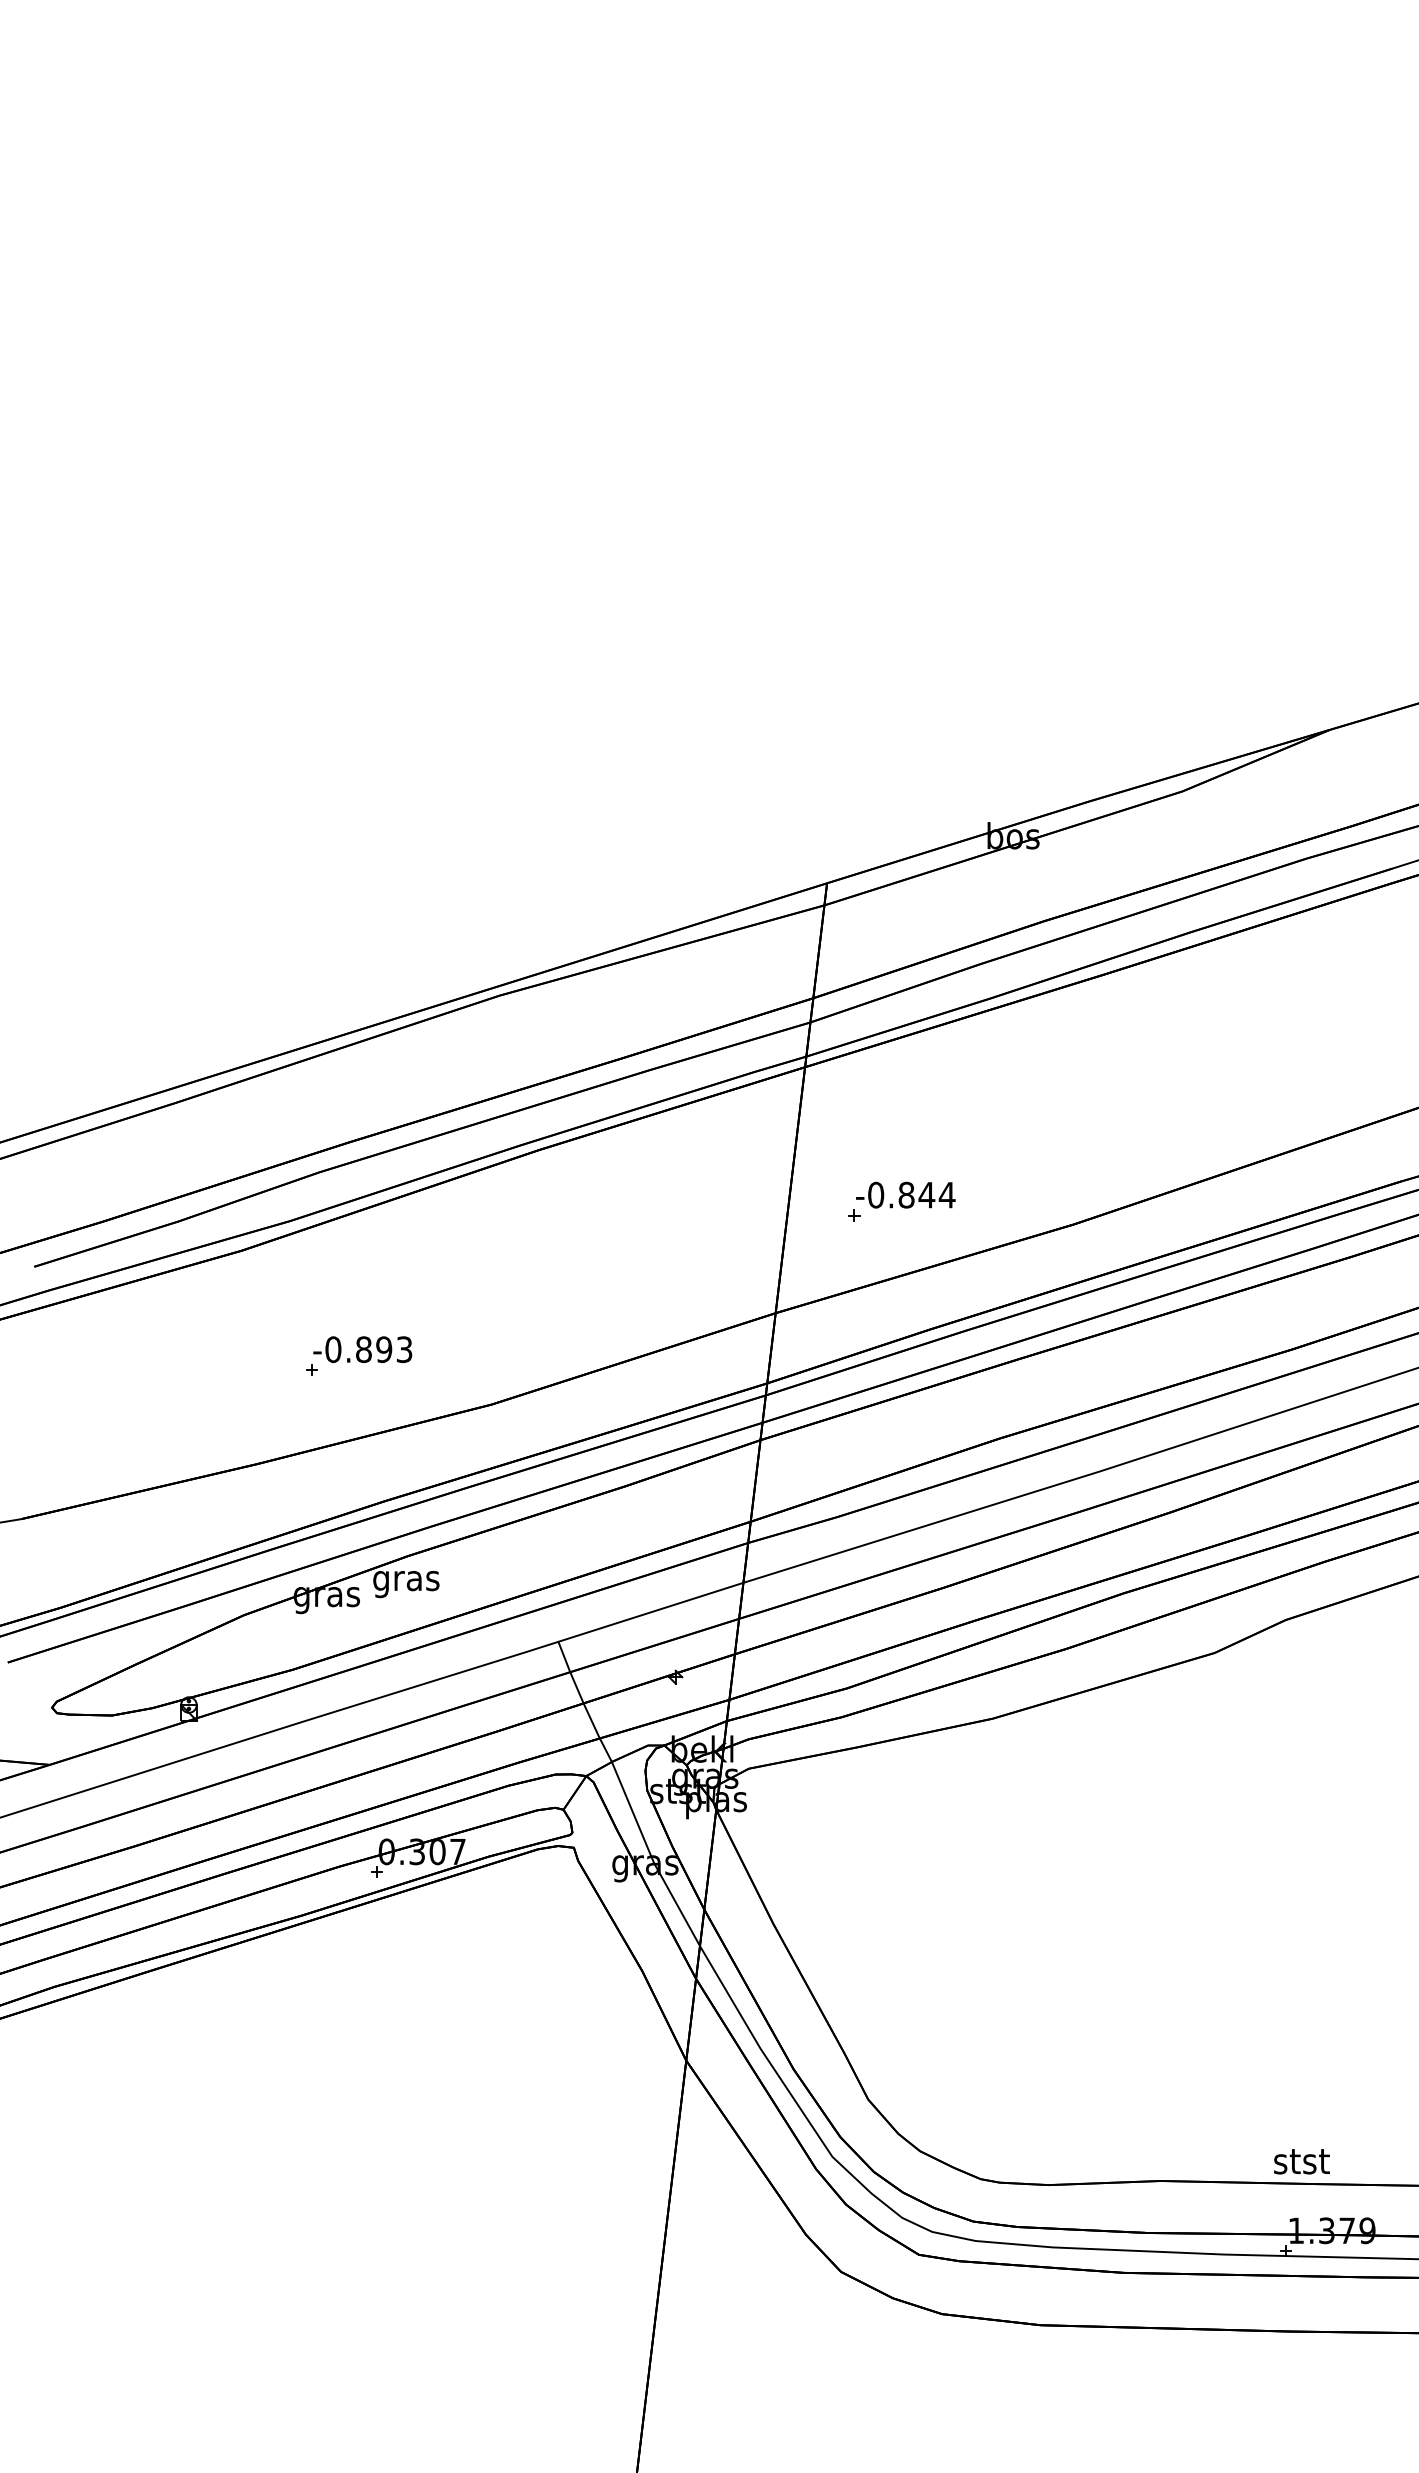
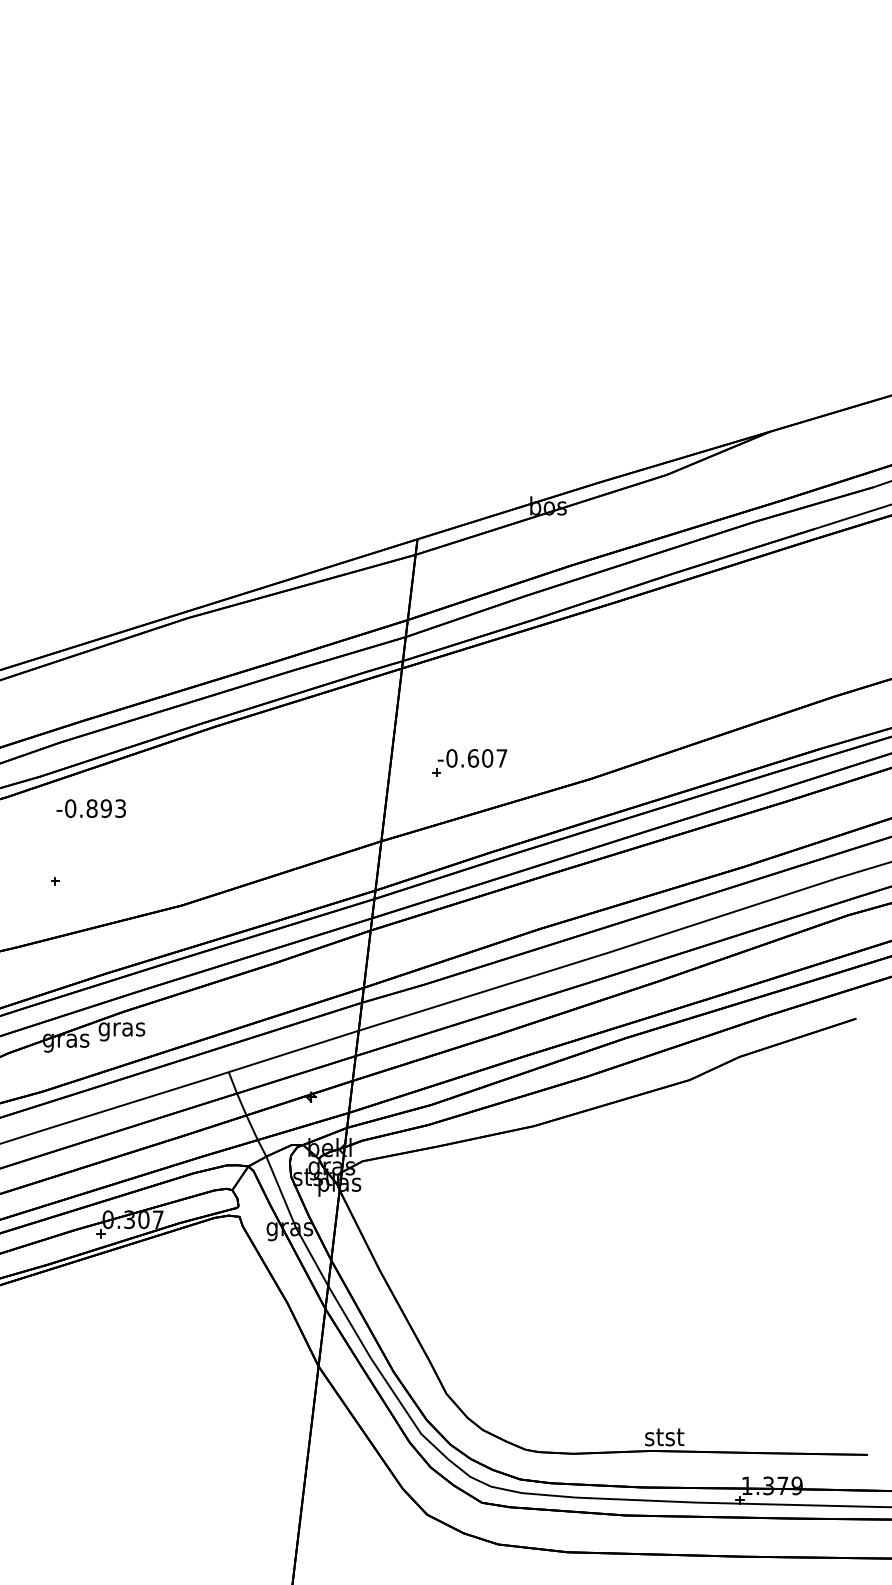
text: (926, 1194) -> (487, 757), -0.844 -> -0.607
text: (362, 1349) -> (91, 808), moved
text: (1301, 2161) -> (664, 1437), moved

